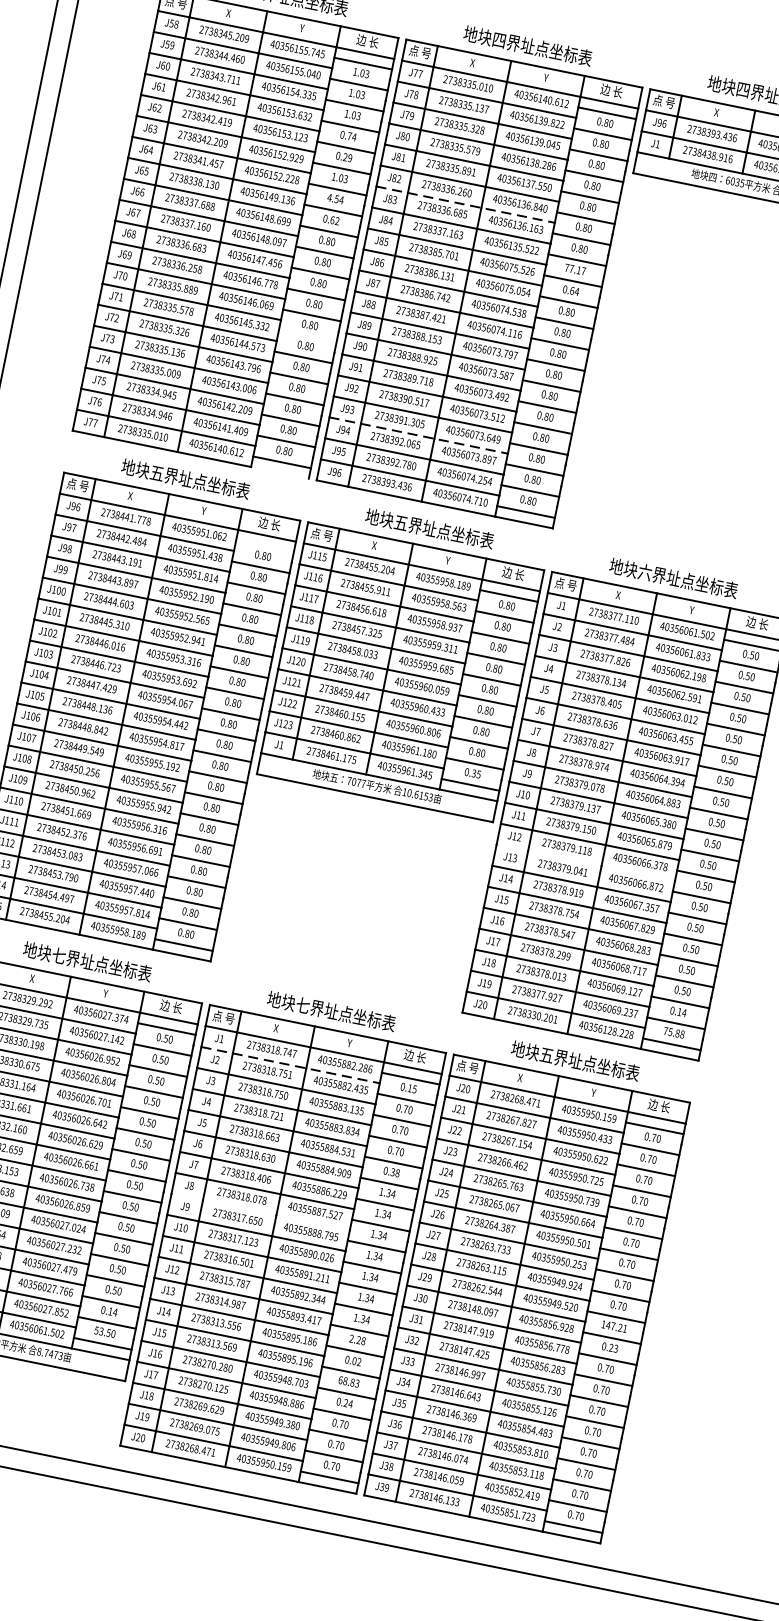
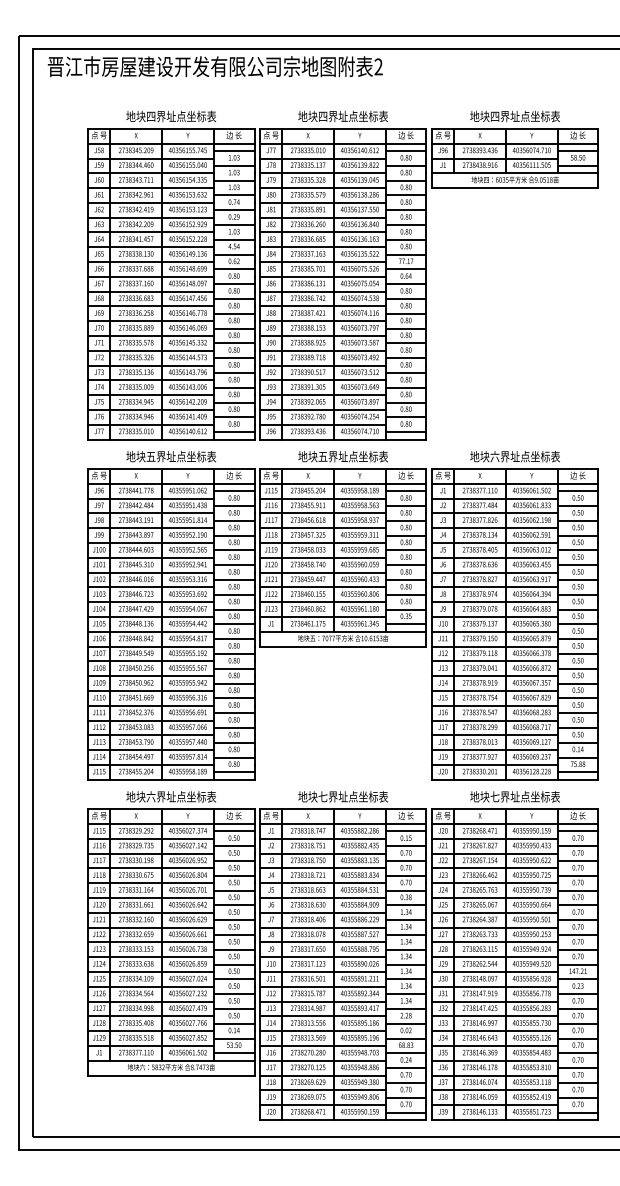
line: (465, 204) -> (322, 232), dashed -> solid
line: (306, 336) -> (233, 343), added
line: (417, 435) -> (322, 395), dashed -> solid
line: (279, 472) -> (233, 439), added
line: (263, 546) -> (233, 491), added
line: (585, 862) -> (494, 661), added
text: (58, 955) -> (150, 796), 地块七界址点坐标表 -> 地块六界址点坐标表
text: (546, 1054) -> (494, 796), 地块五界址点坐标表 -> 地块七界址点坐标表
line: (290, 1064) -> (322, 838), dashed -> solid
line: (260, 1212) -> (322, 942), added

